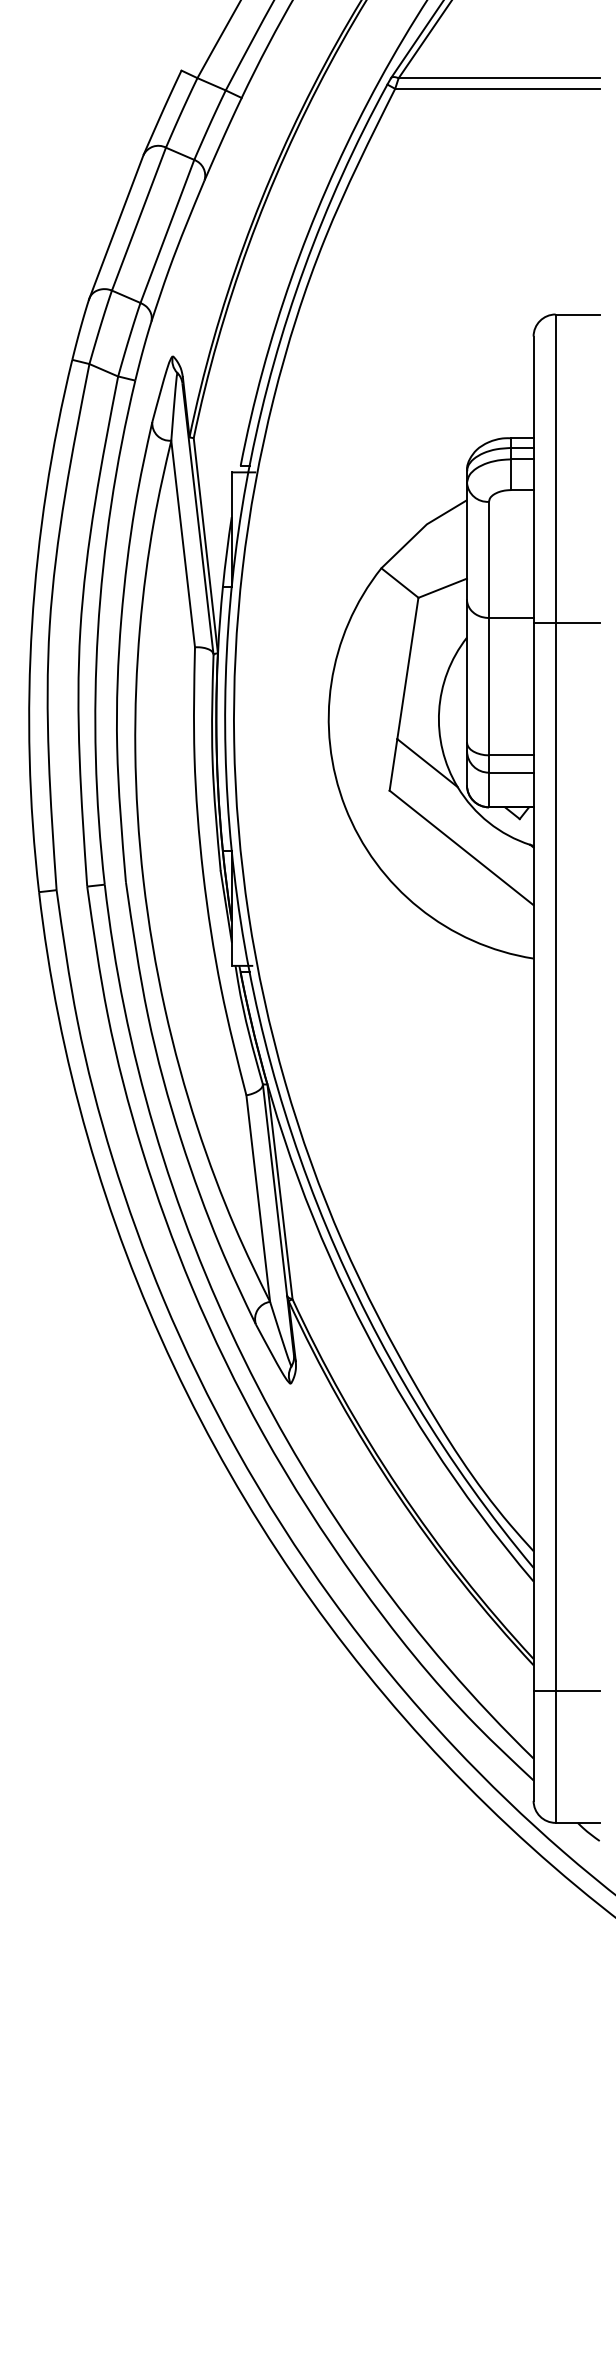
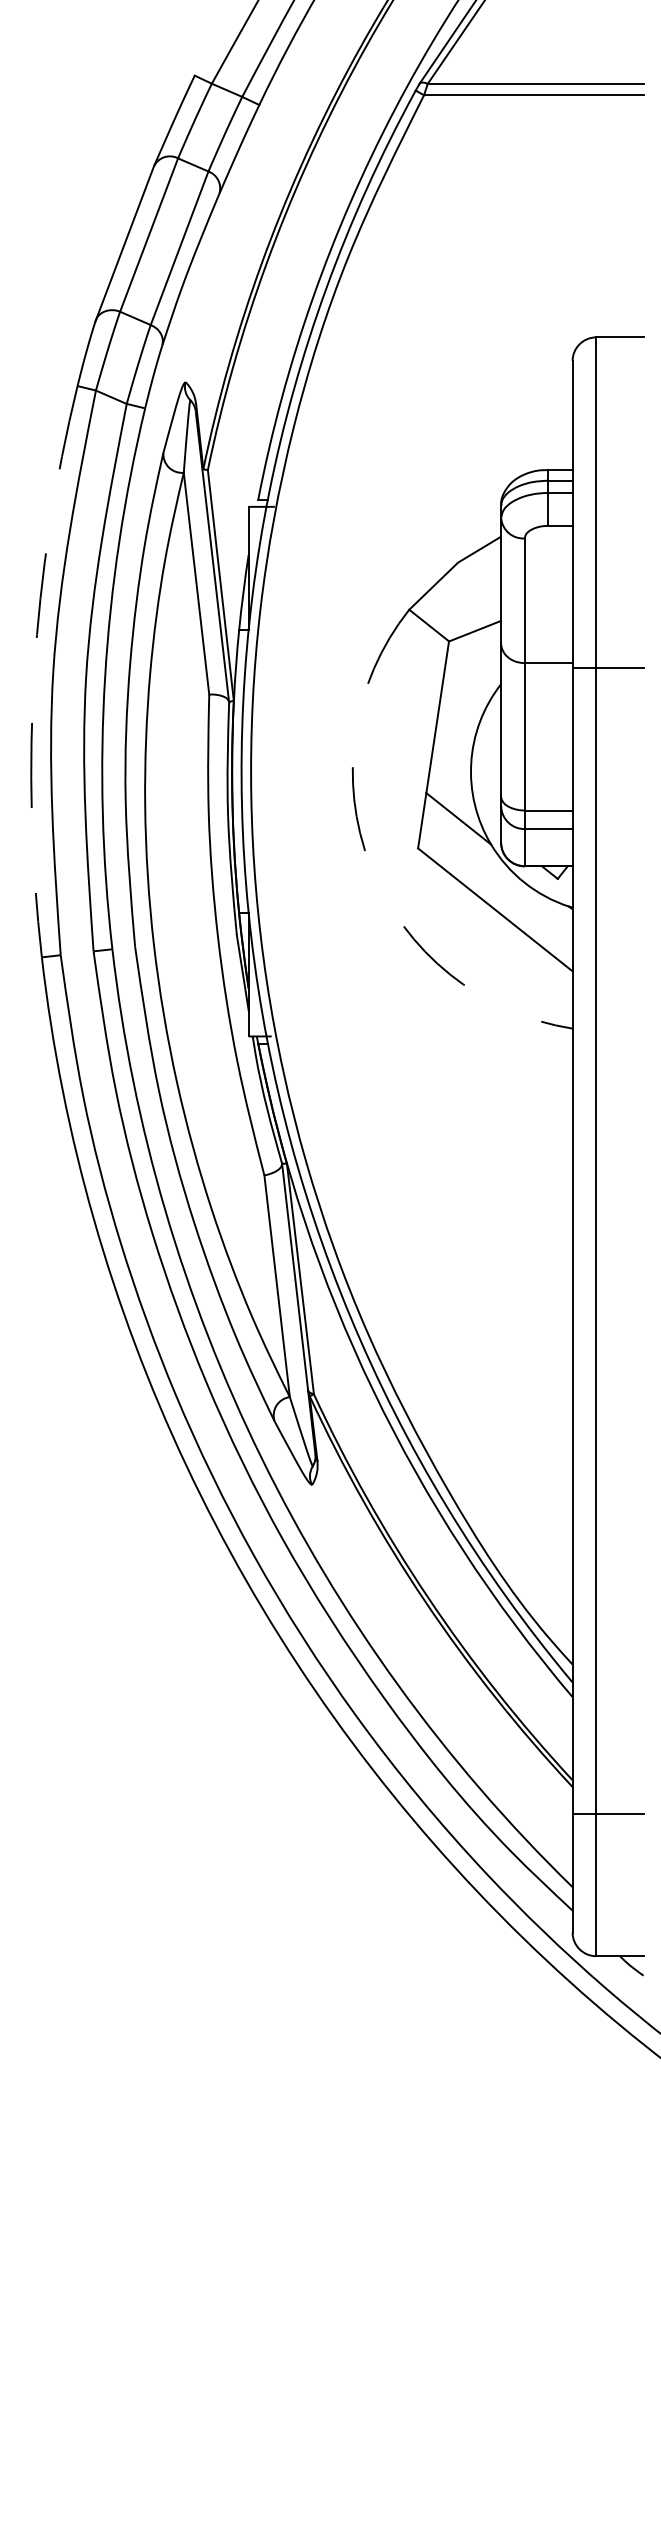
arc: (32, 624) -> (34, 670), solid -> dashed
arc: (345, 807) -> (370, 866), solid -> dashed

